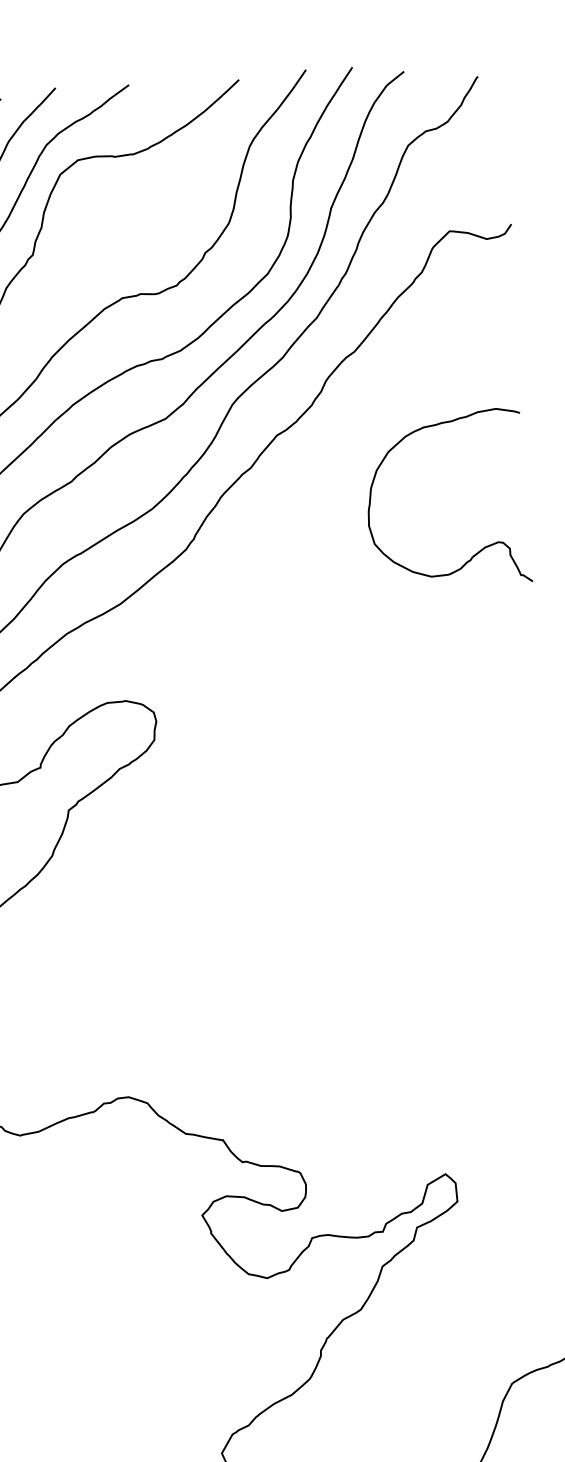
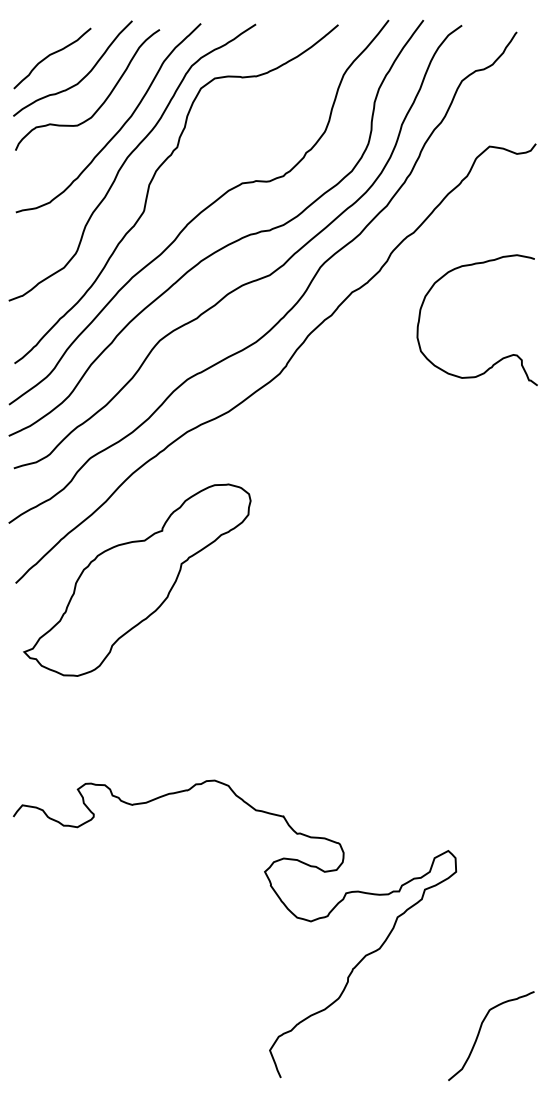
curve: (483, 546) -> (502, 357), moved

